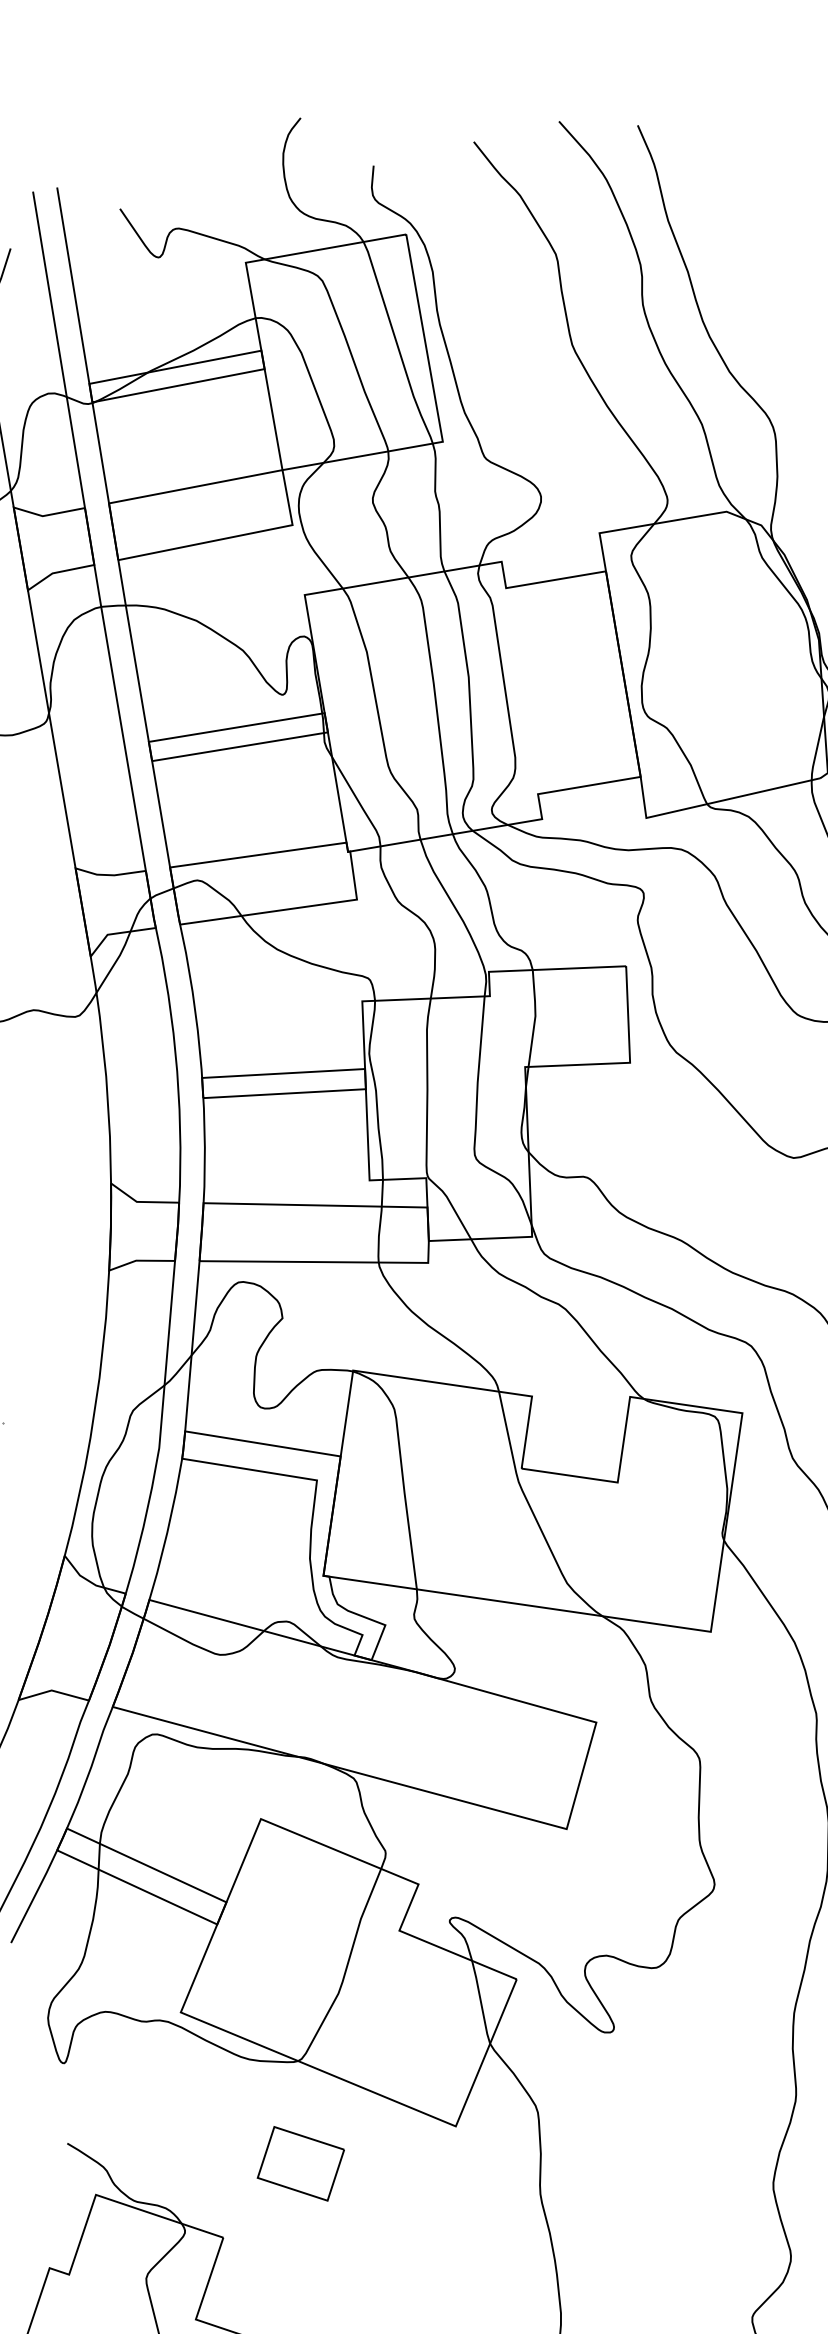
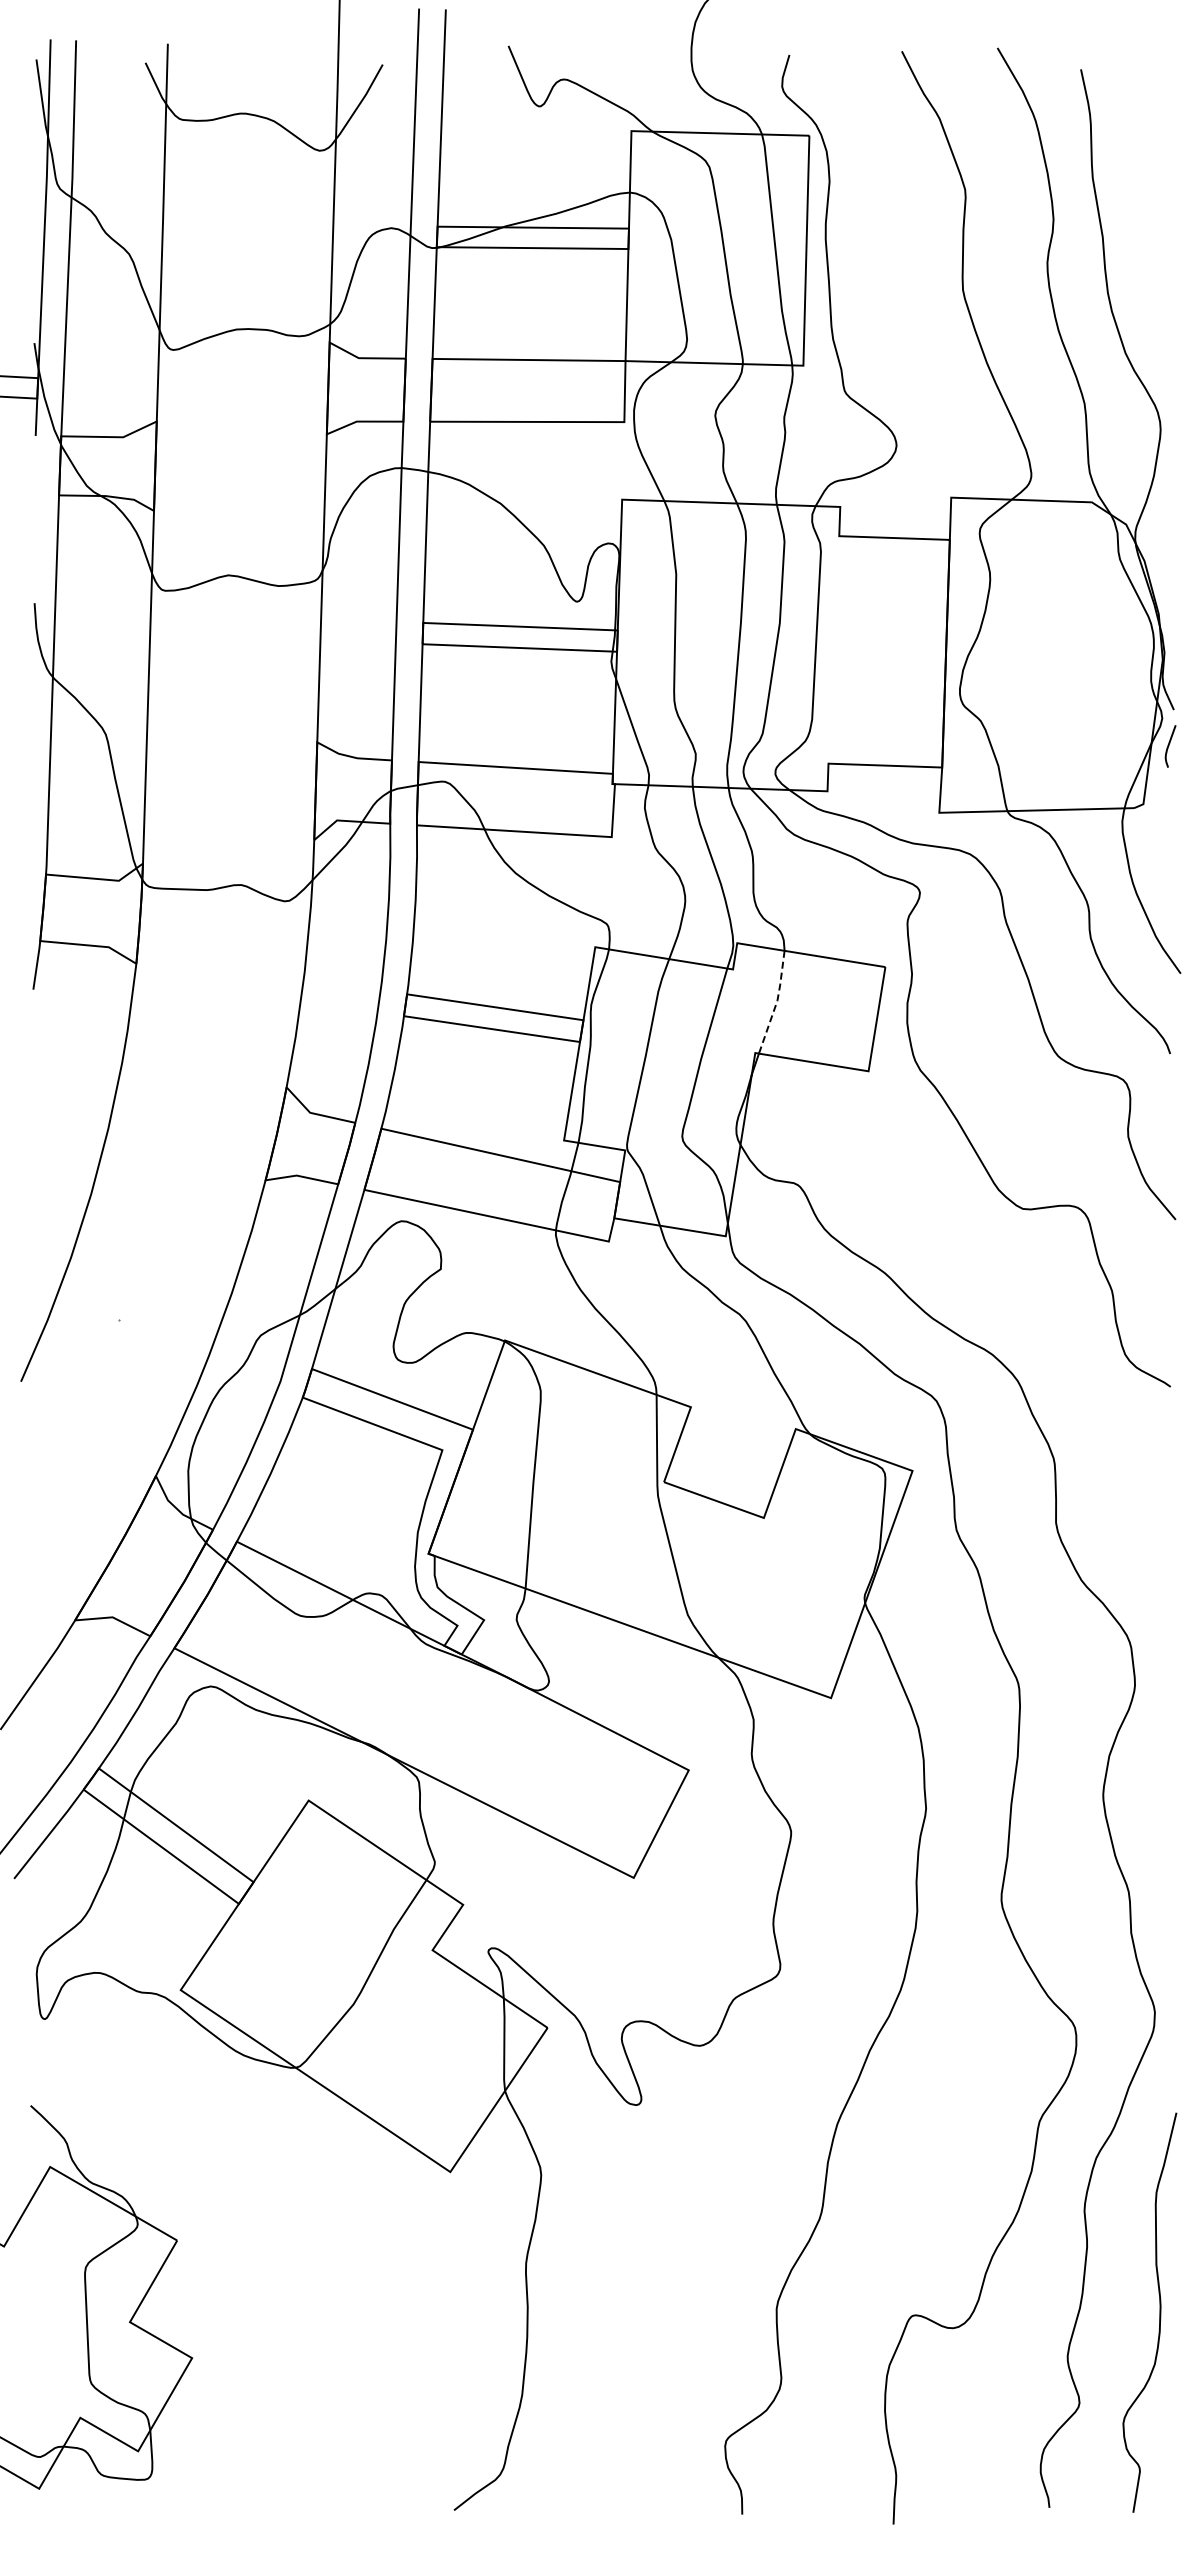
line: (535, 1016) -> (777, 1001), solid -> dashed
part: (301, 2163) -> (276, 2178), removed

